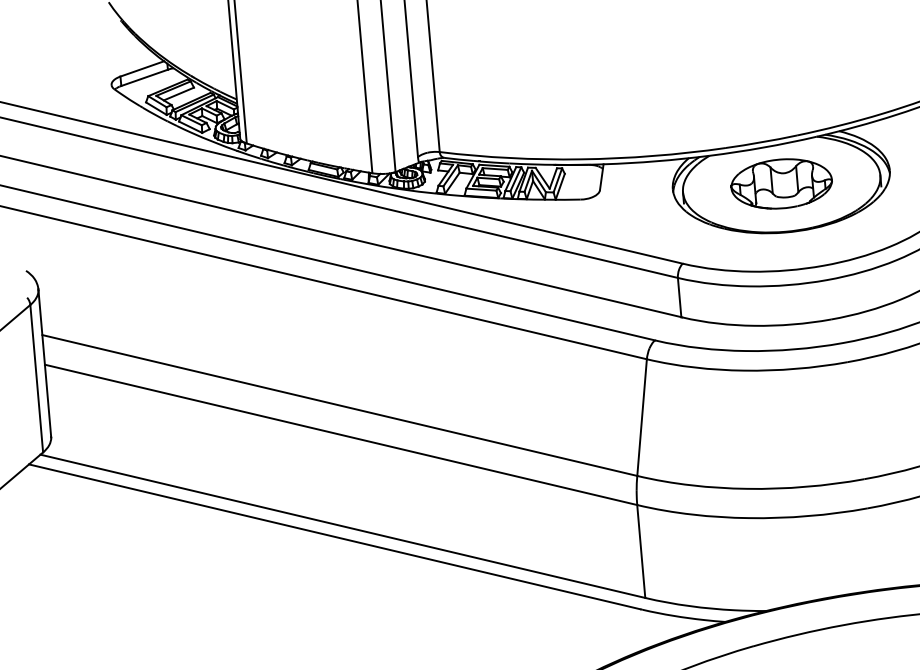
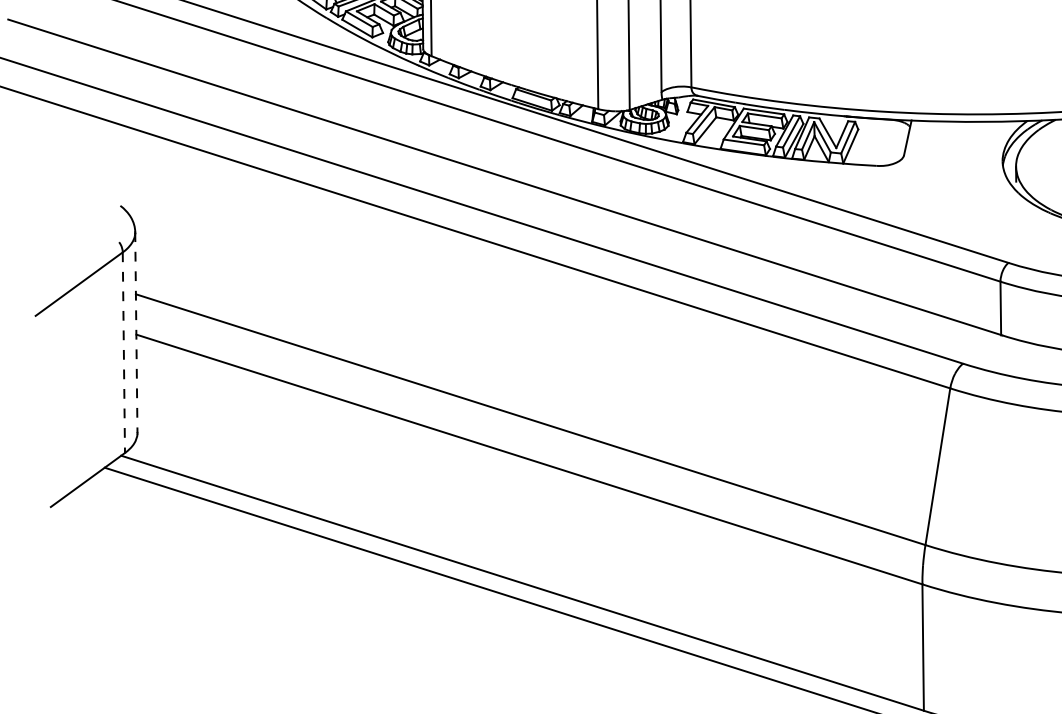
line: (44, 363) -> (135, 332), solid -> dashed
line: (36, 379) -> (123, 353), solid -> dashed

